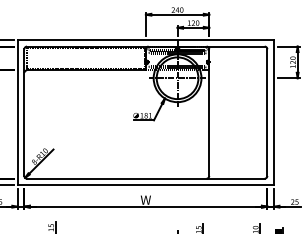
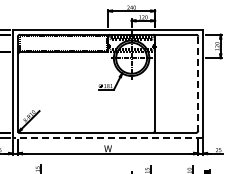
line: (267, 113) -> (198, 84), solid -> dashed
line: (145, 185) -> (107, 137), solid -> dashed

